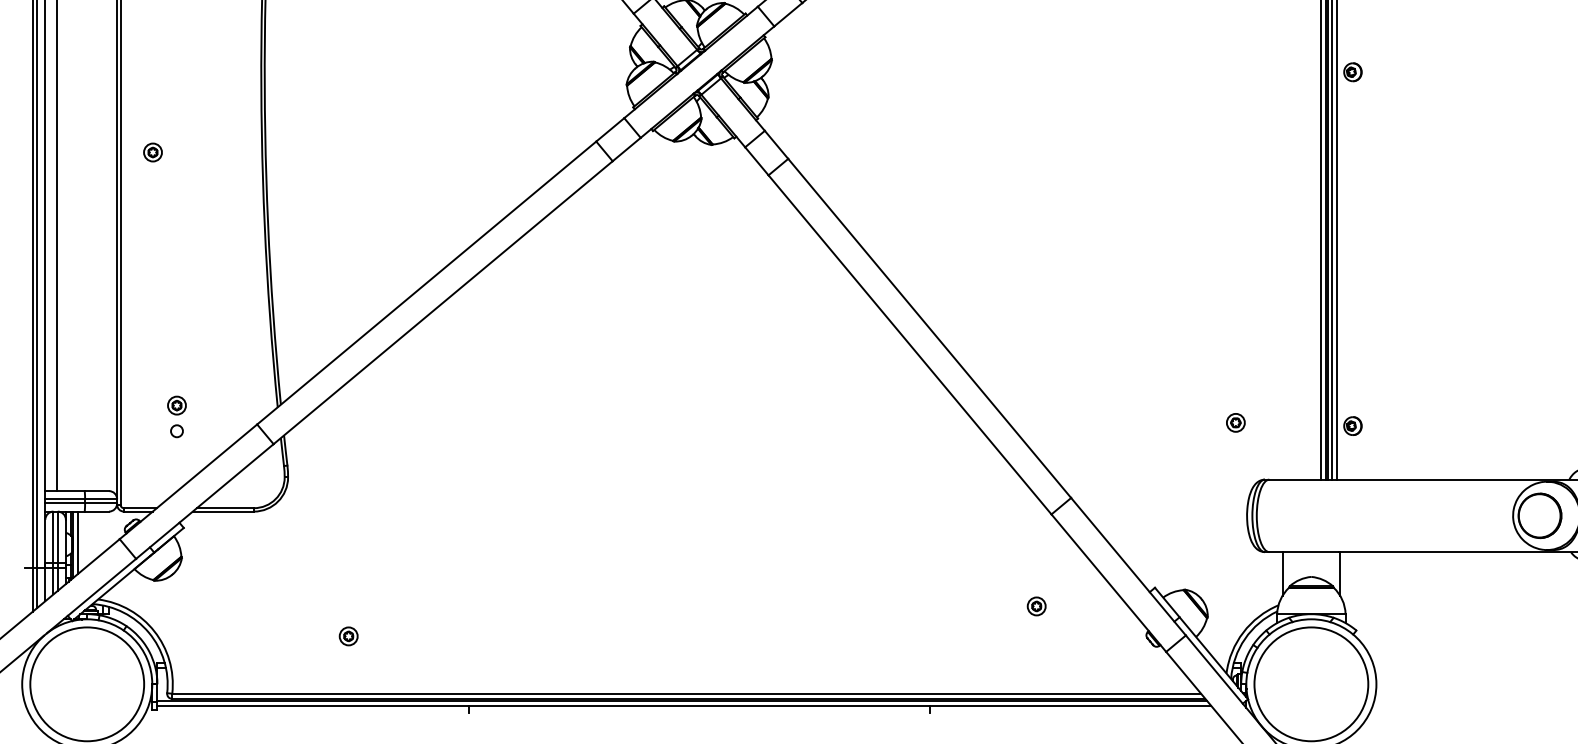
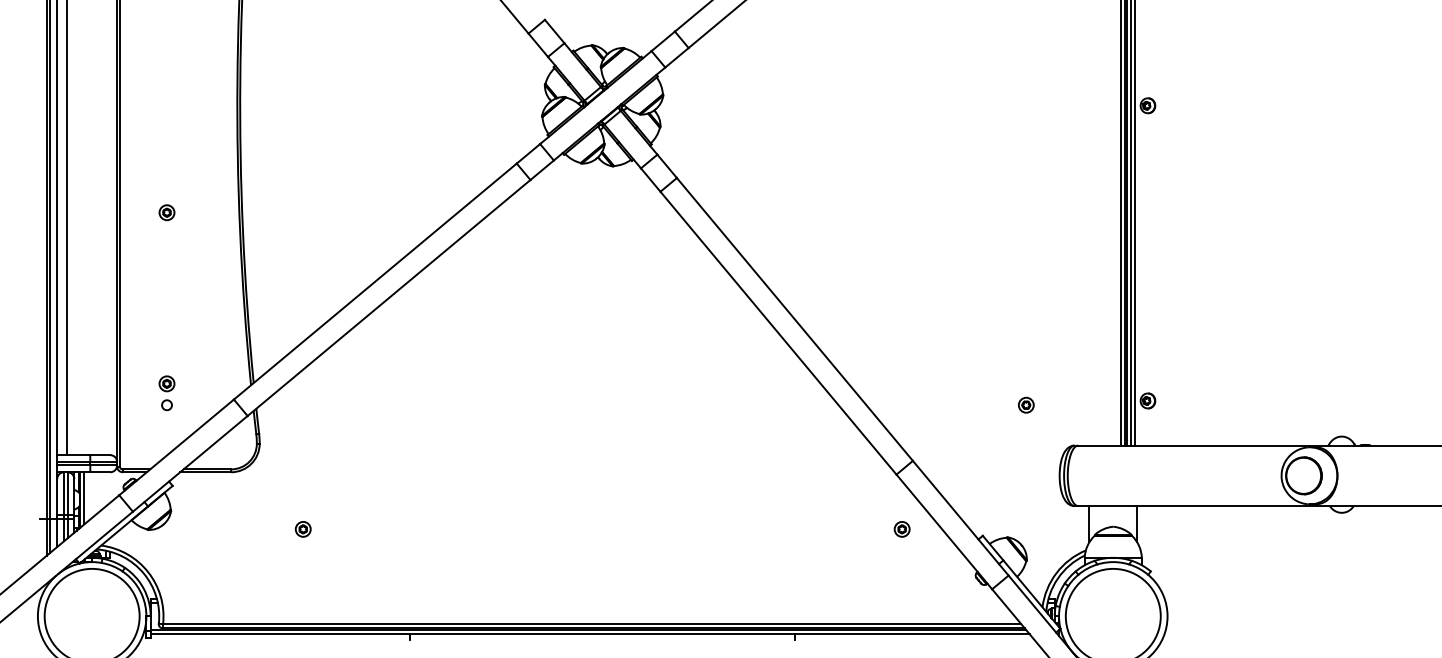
part: (152, 152) -> (166, 212), moved
part: (1236, 421) -> (1026, 404), moved
part: (1035, 606) -> (901, 529), moved
part: (347, 636) -> (302, 529), moved

